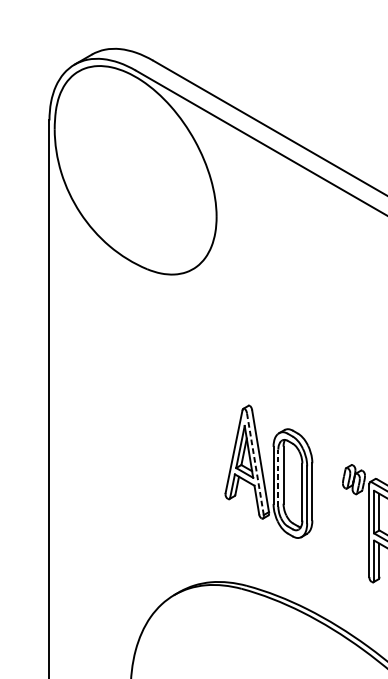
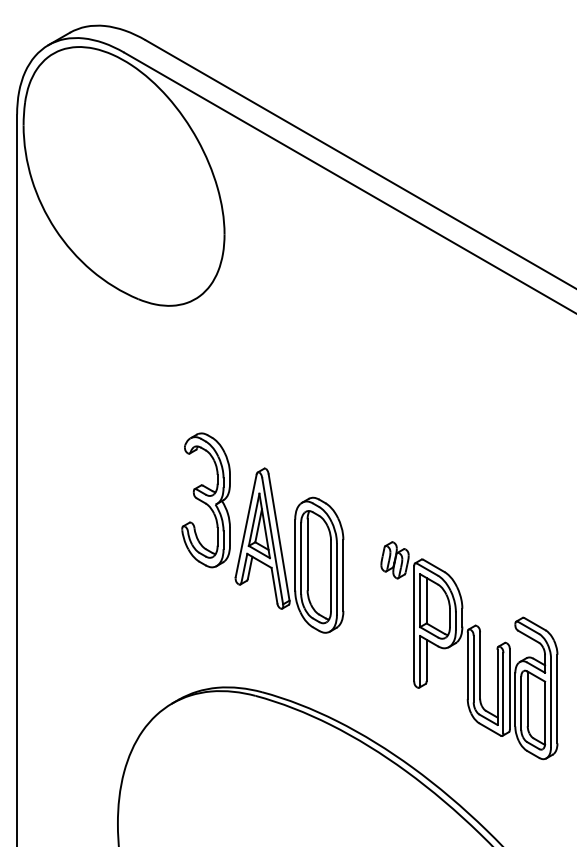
part: (201, 431) -> (205, 500), added
line: (255, 464) -> (272, 541), dashed -> solid
line: (278, 478) -> (301, 558), dashed -> solid

